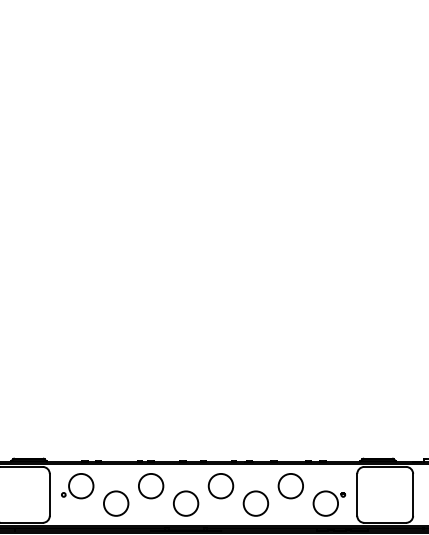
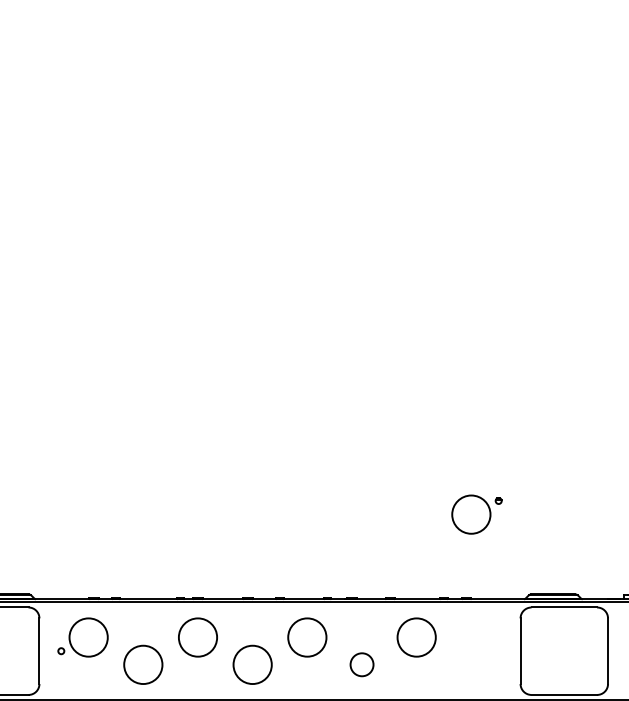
circle: (255, 503) -> (361, 664), size x0.6
part: (329, 503) -> (477, 514), moved

